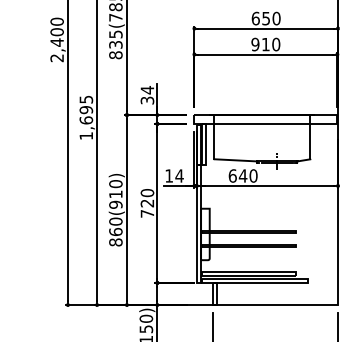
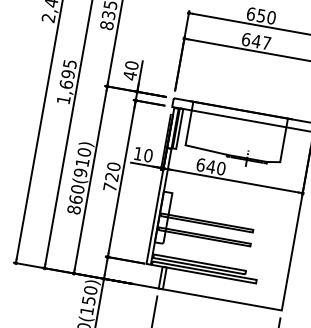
text: (265, 44) -> (256, 41), 910 -> 647
text: (147, 95) -> (131, 70), 34 -> 40
text: (179, 175) -> (148, 155), 14 -> 10

